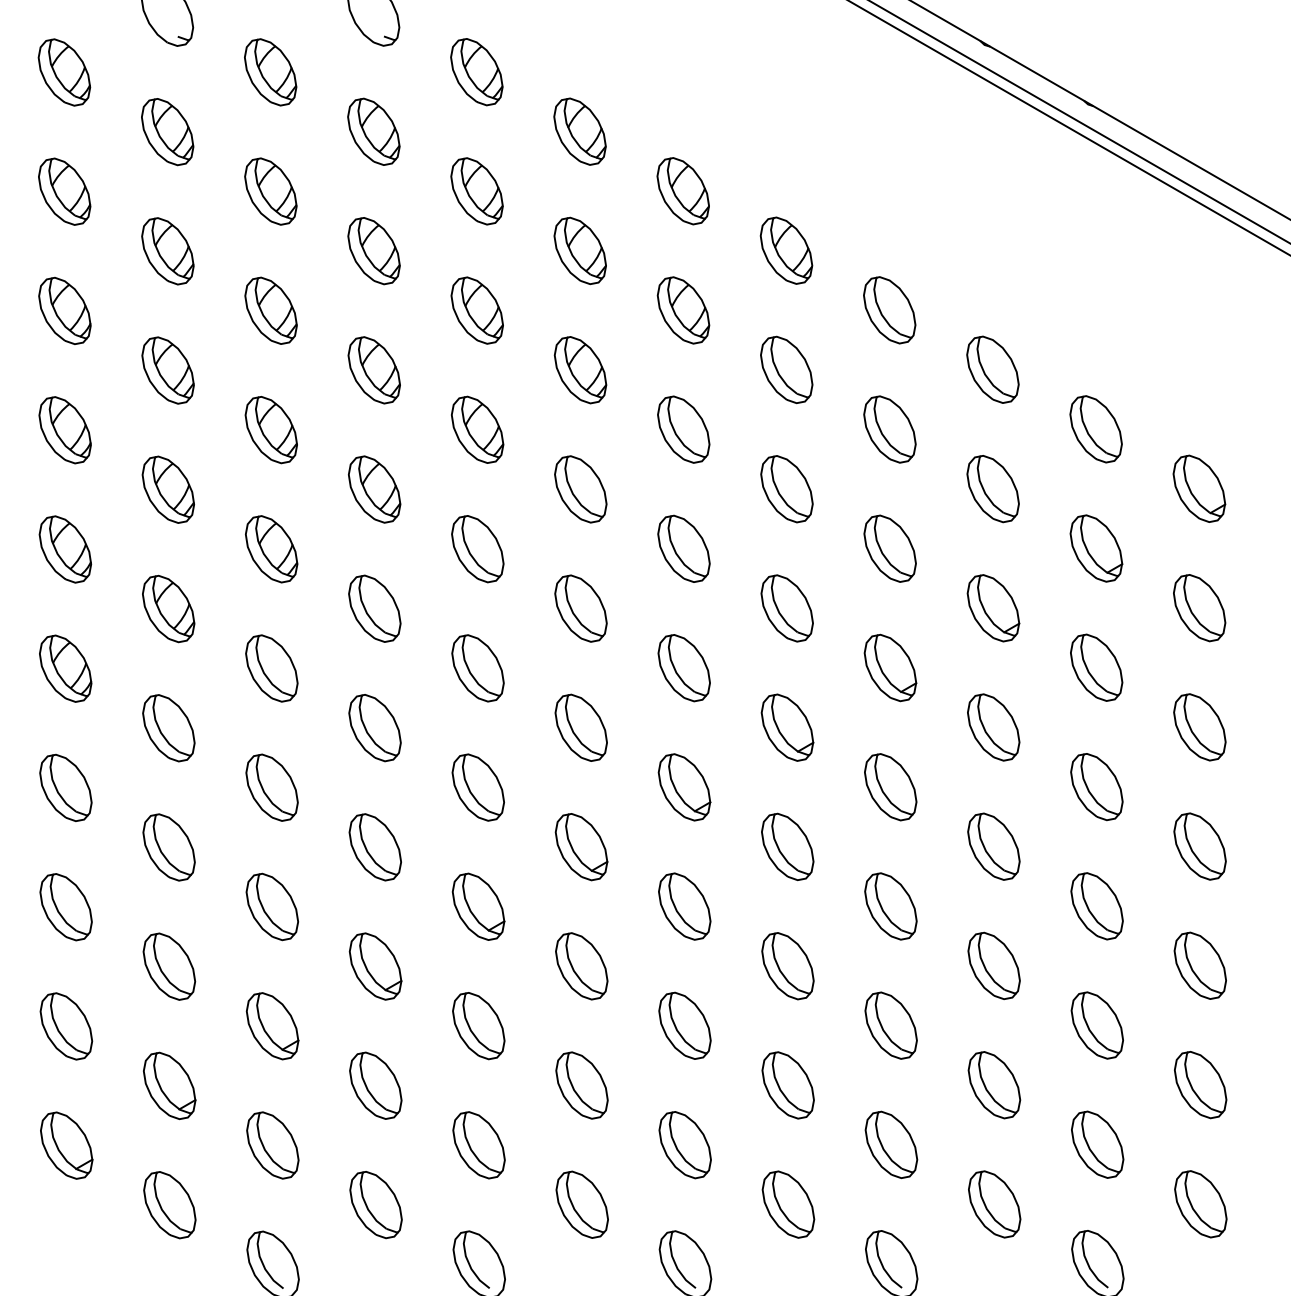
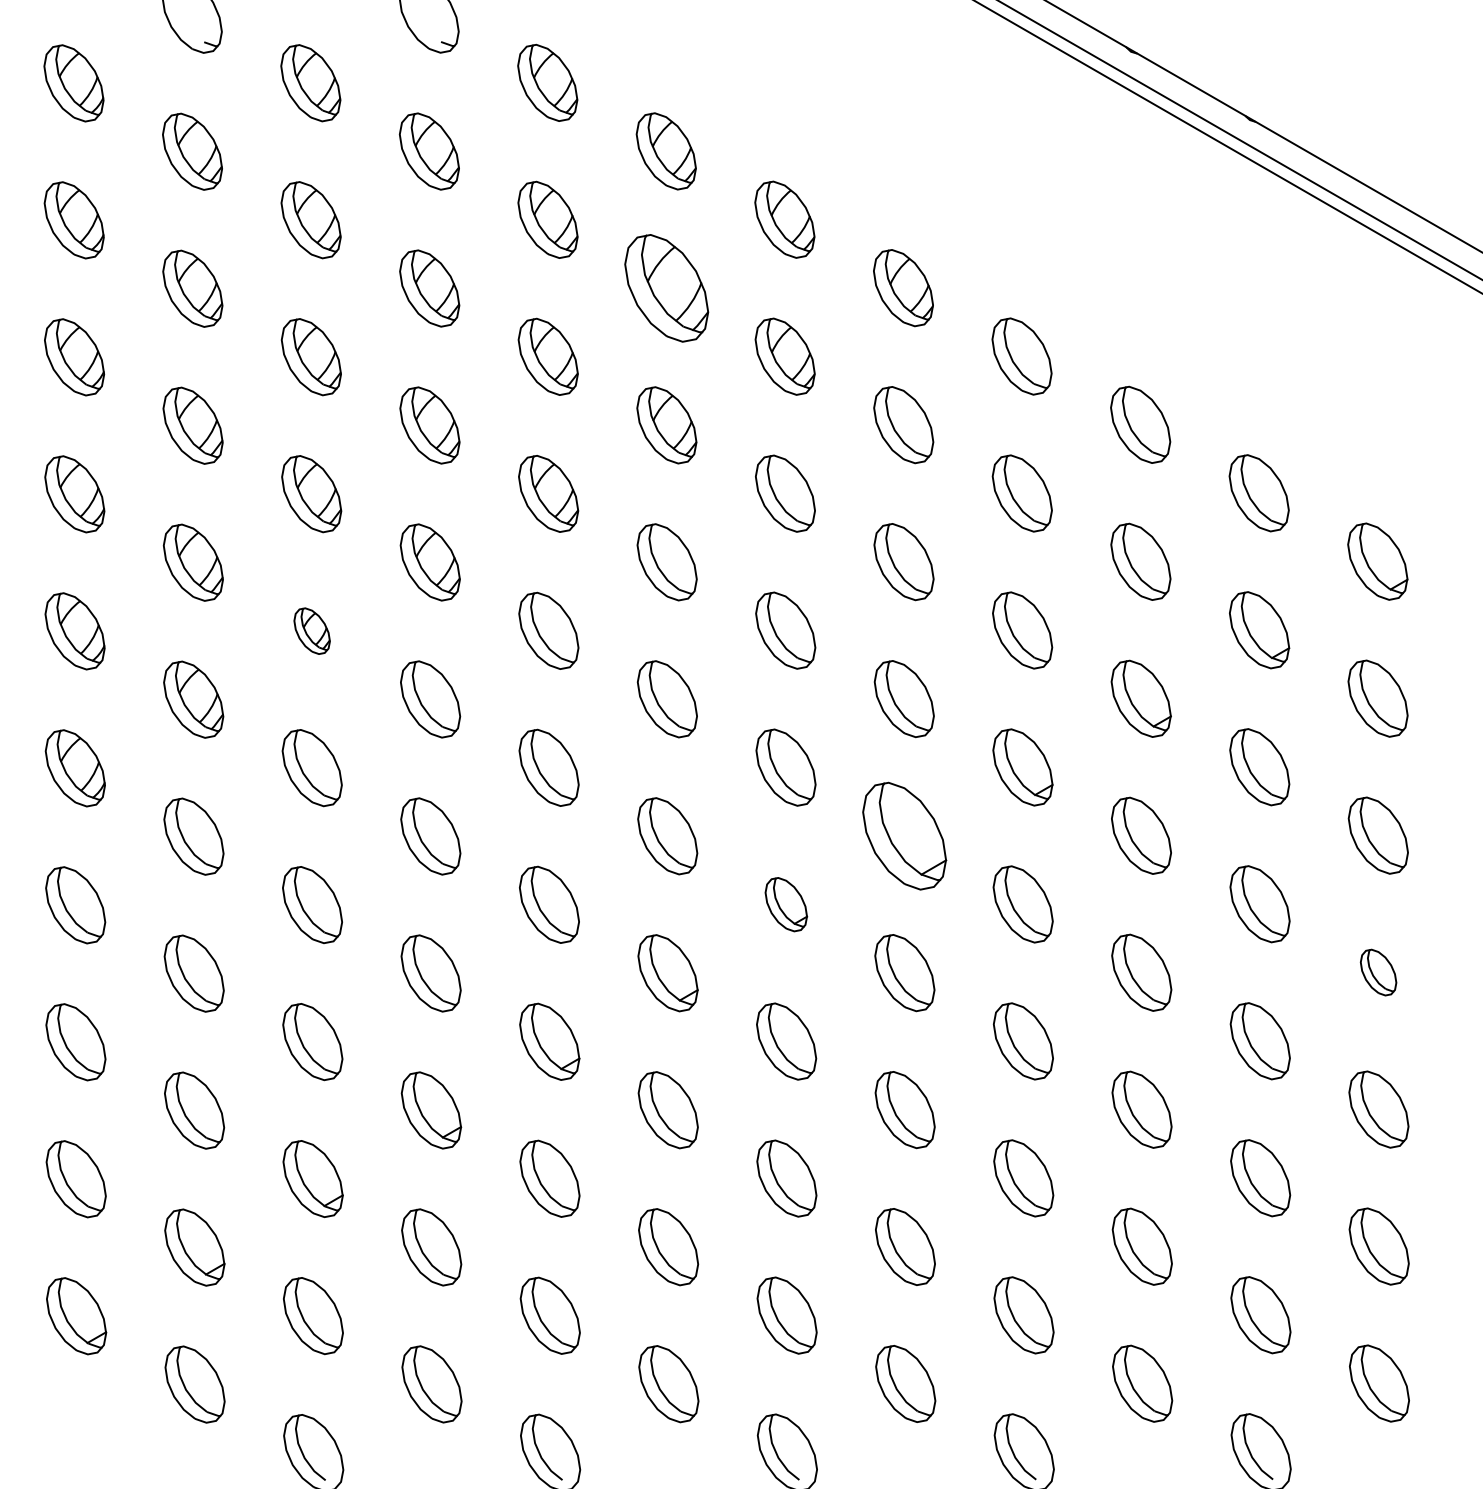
part: (579, 250) -> (665, 287), size x1.4
part: (271, 549) -> (311, 631), size x0.6
part: (787, 727) -> (904, 835), size x1.4
part: (684, 787) -> (786, 904), size x0.7
part: (1199, 846) -> (1377, 972), size x0.6

